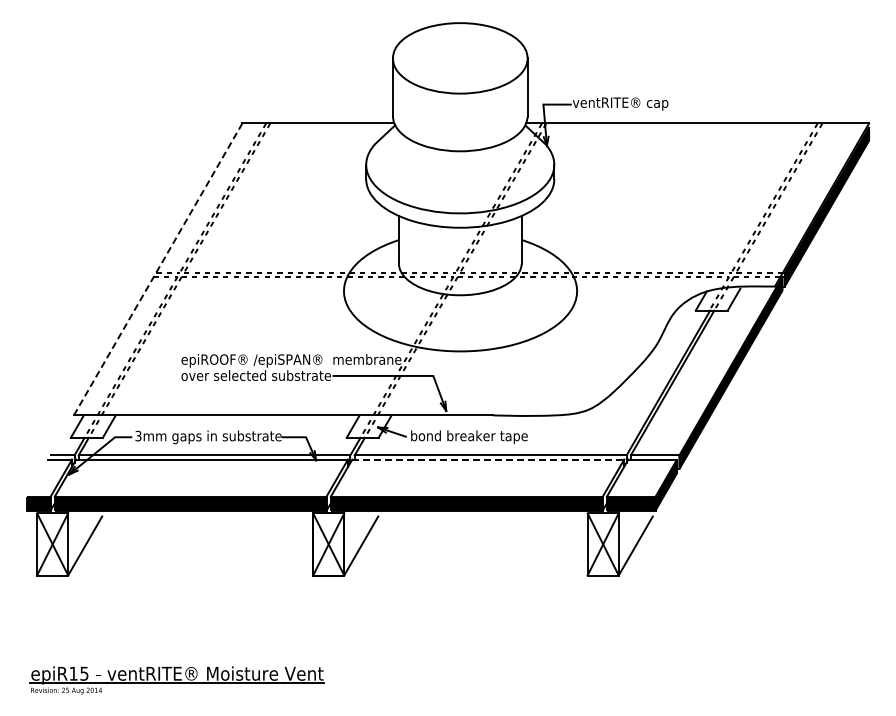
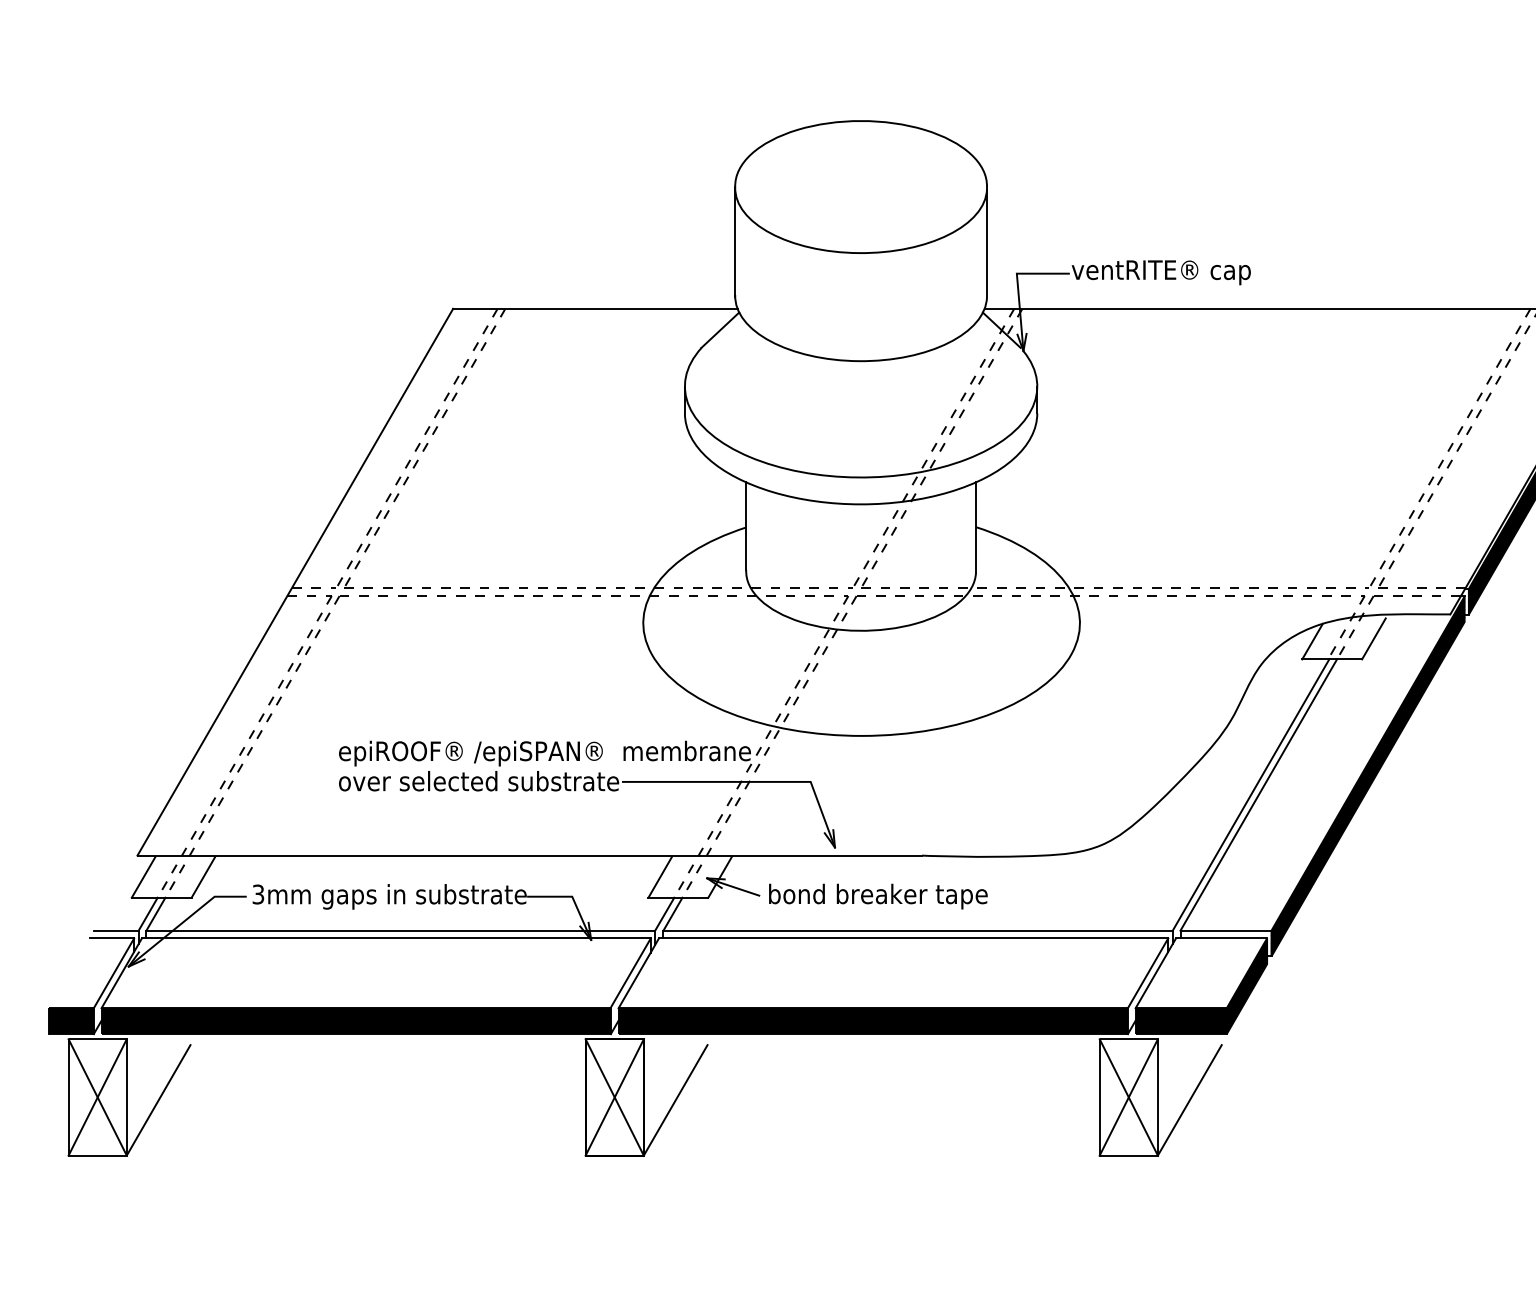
line: (158, 269) -> (295, 582), dashed -> solid
line: (488, 459) -> (913, 938), dashed -> solid

